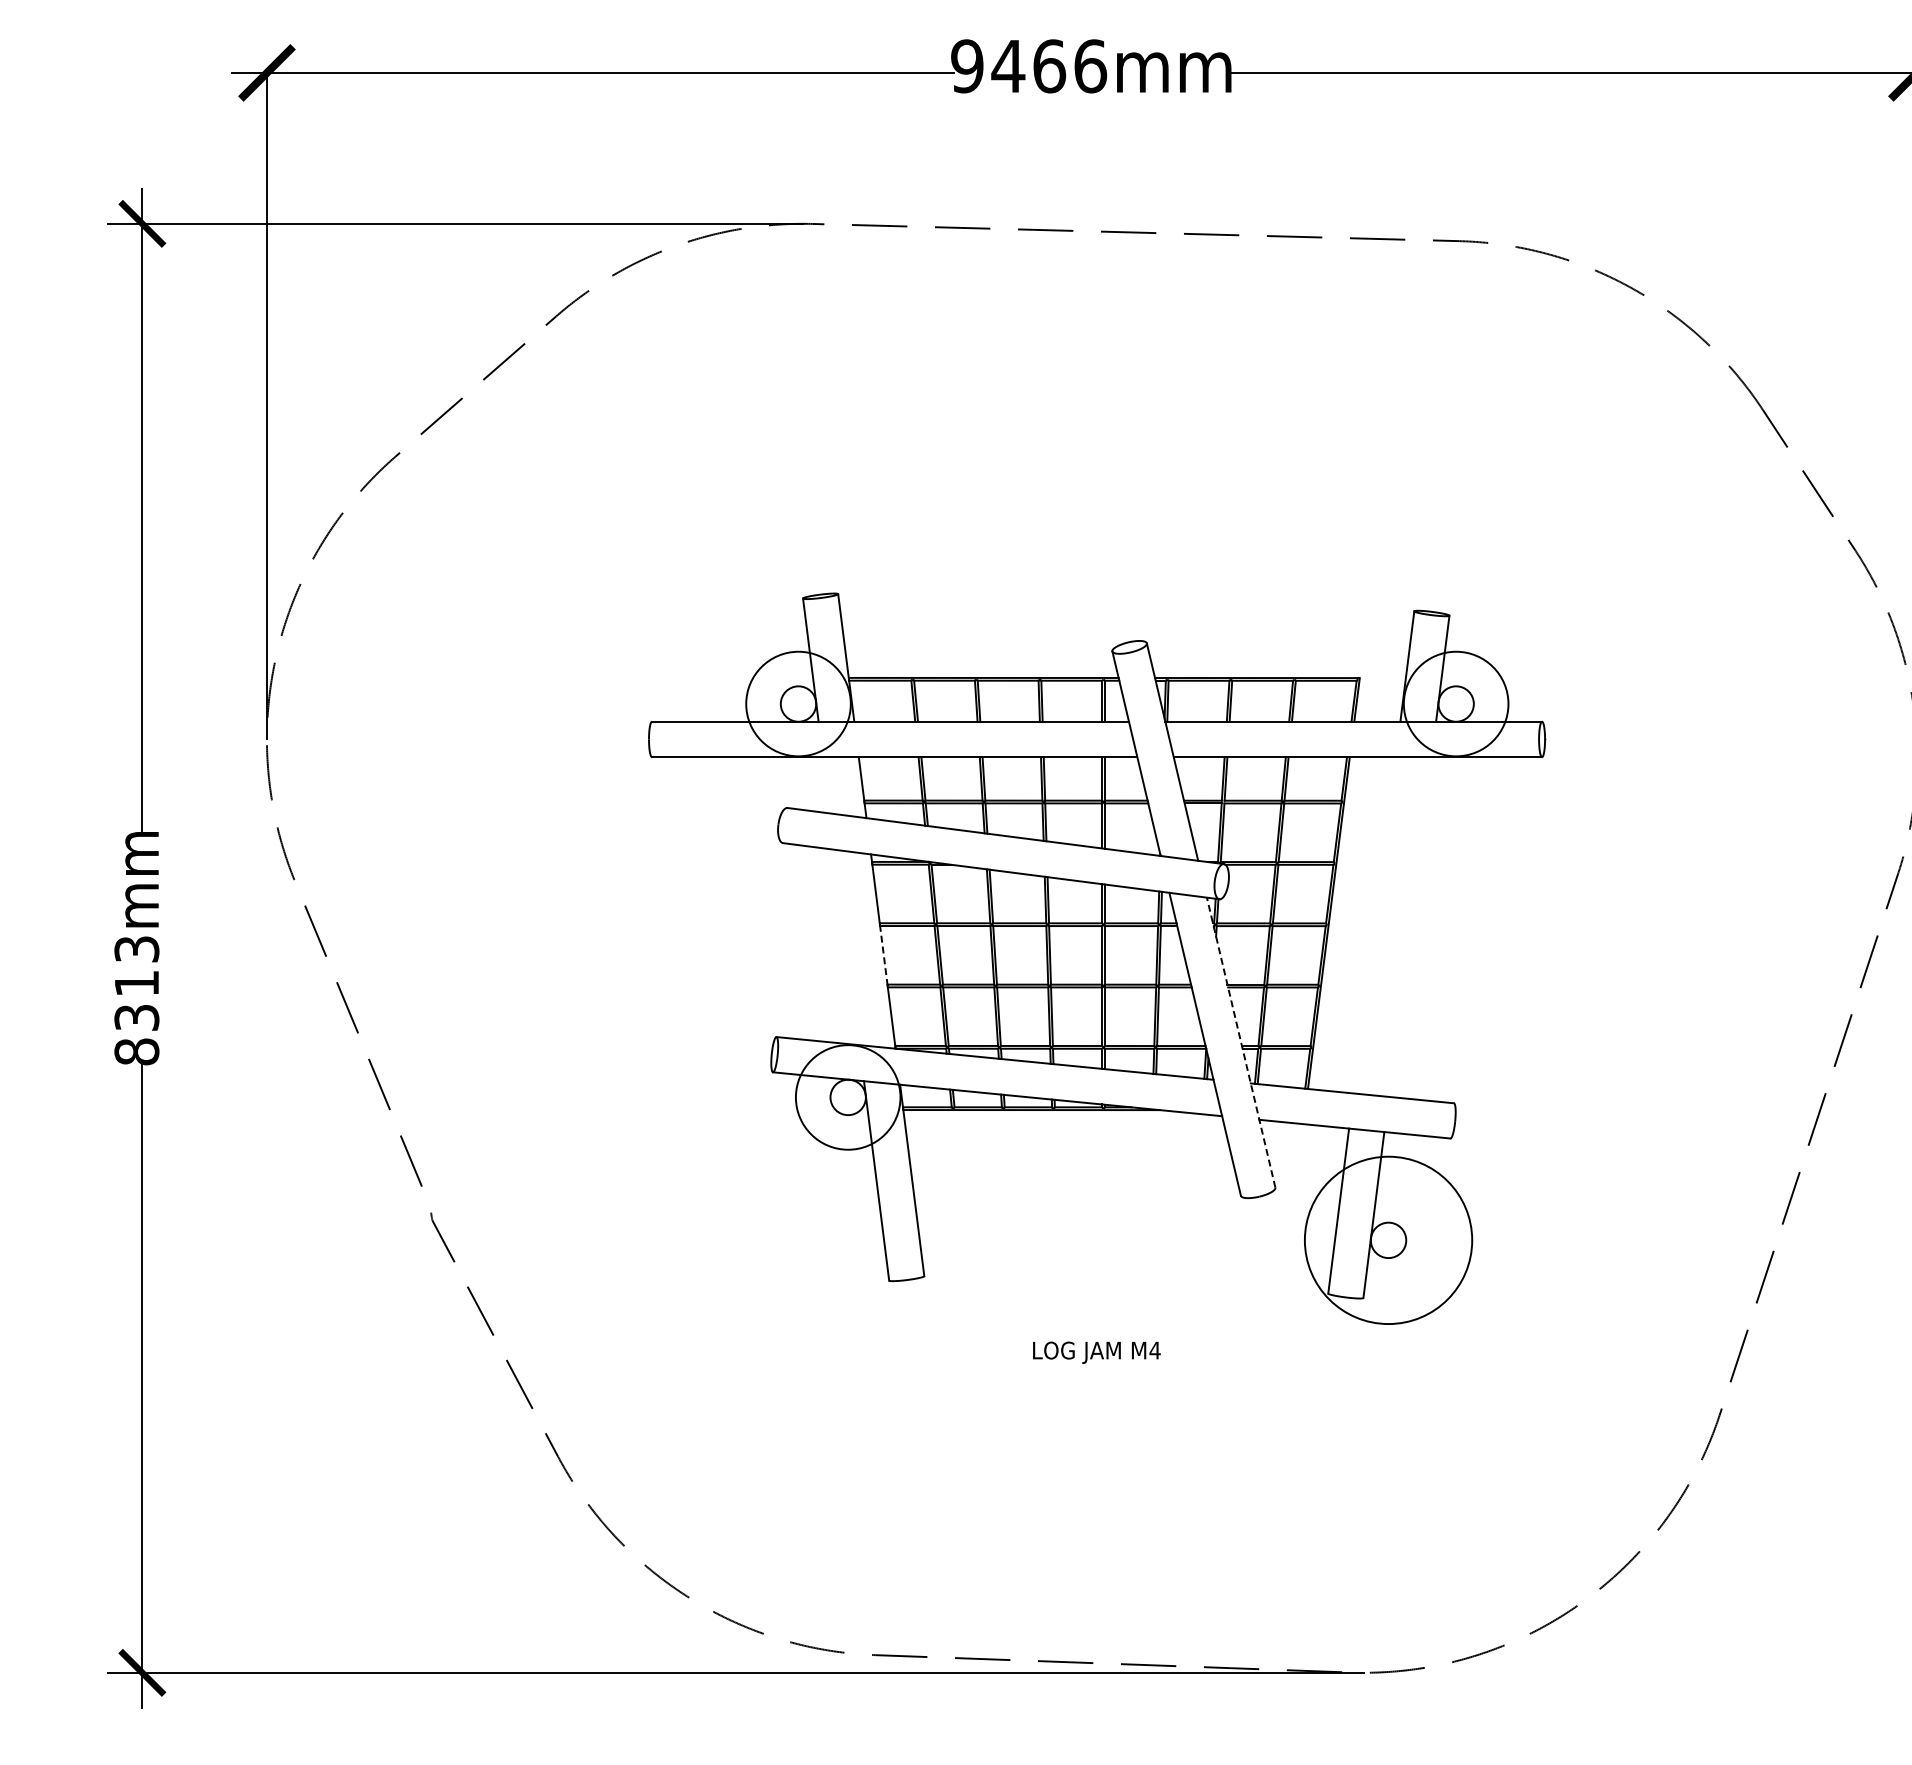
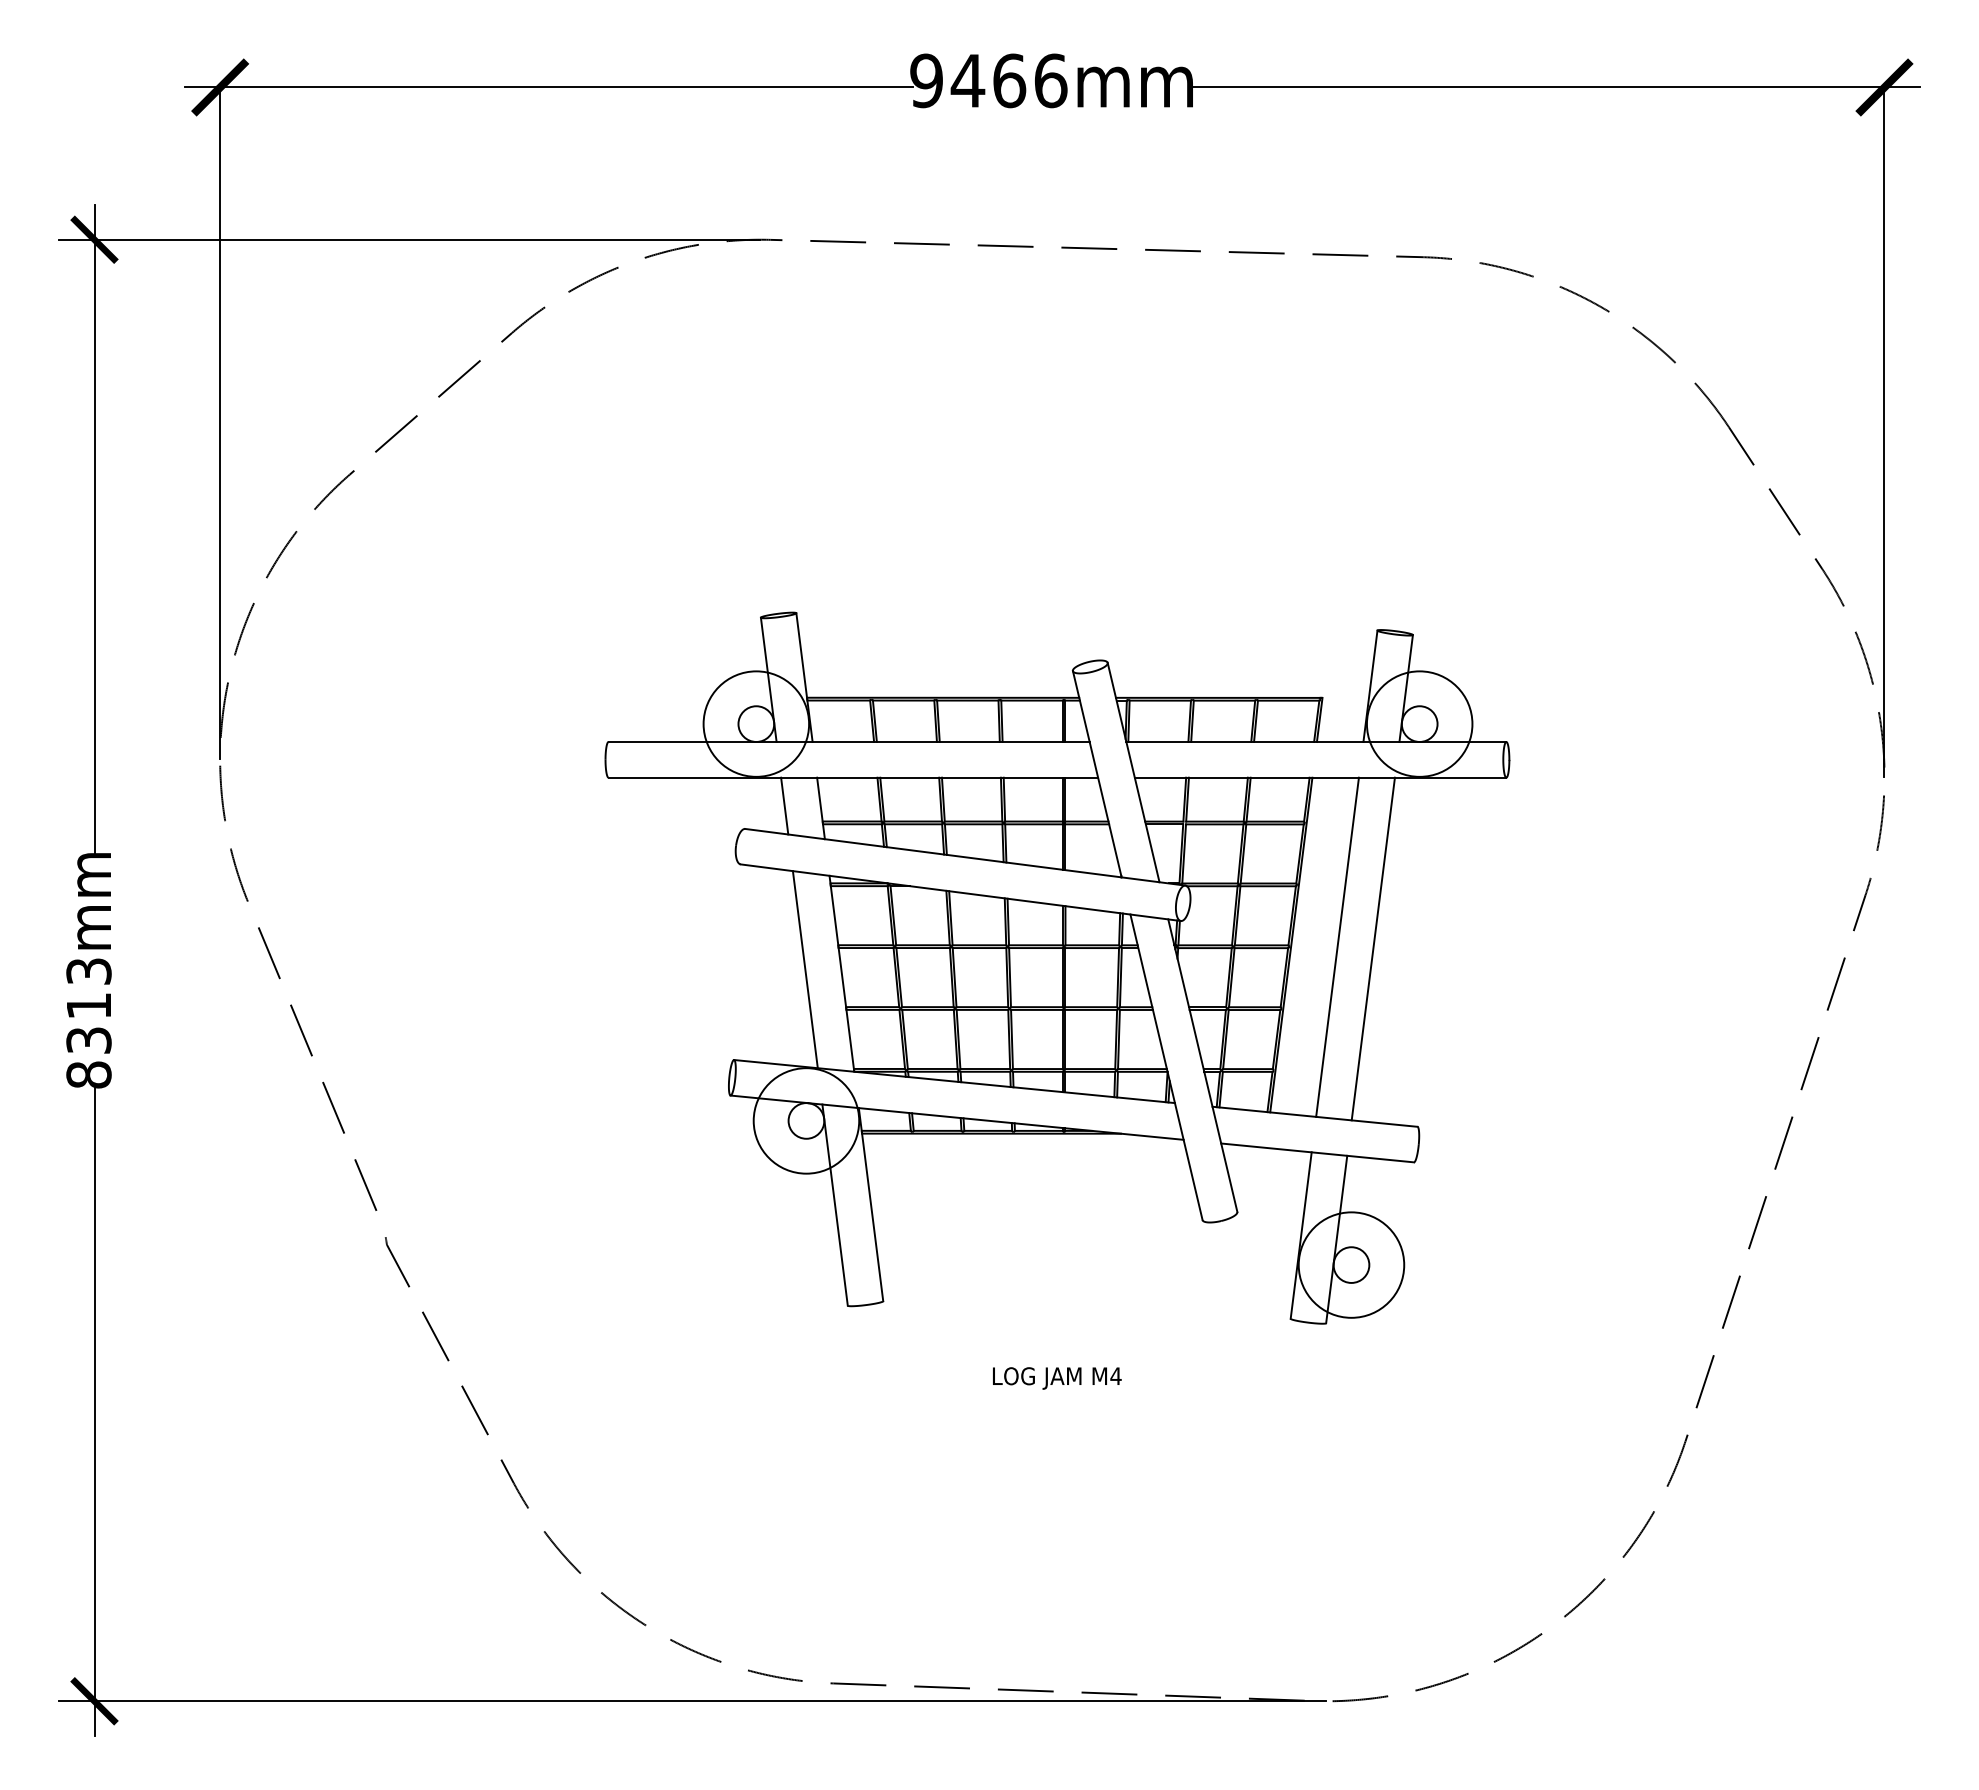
line: (826, 784) -> (784, 805), added
line: (1374, 924) -> (1337, 946), added
line: (1409, 926) -> (1372, 948), added
line: (846, 947) -> (804, 969), added
line: (883, 955) -> (842, 977), dashed -> solid
line: (1240, 1042) -> (1202, 1065), dashed -> solid
circle: (1388, 1239) -> (1351, 1264), size x0.62

